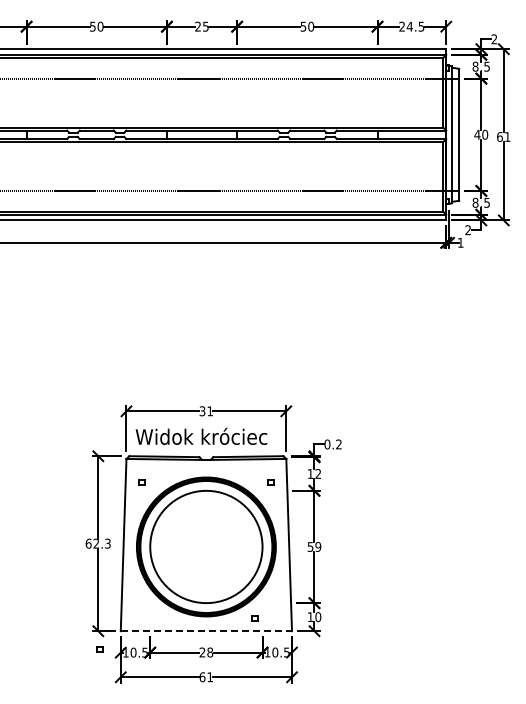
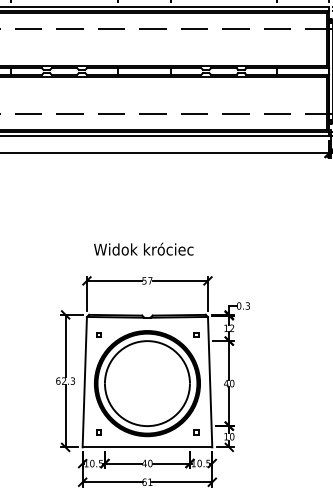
text: (206, 411) -> (147, 281), 31 -> 57
text: (201, 435) -> (143, 248), moved
text: (338, 444) -> (247, 306), 0.2 -> 0.3
text: (313, 546) -> (228, 383), 59 -> 40
part: (254, 618) -> (195, 432), moved
line: (206, 631) -> (147, 447), dashed -> solid
part: (99, 649) -> (98, 432), moved
text: (206, 652) -> (147, 463), 28 -> 40

